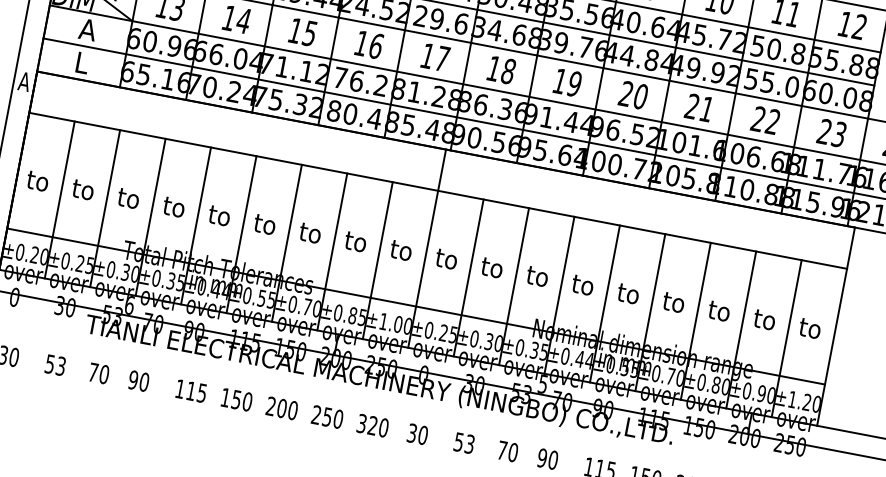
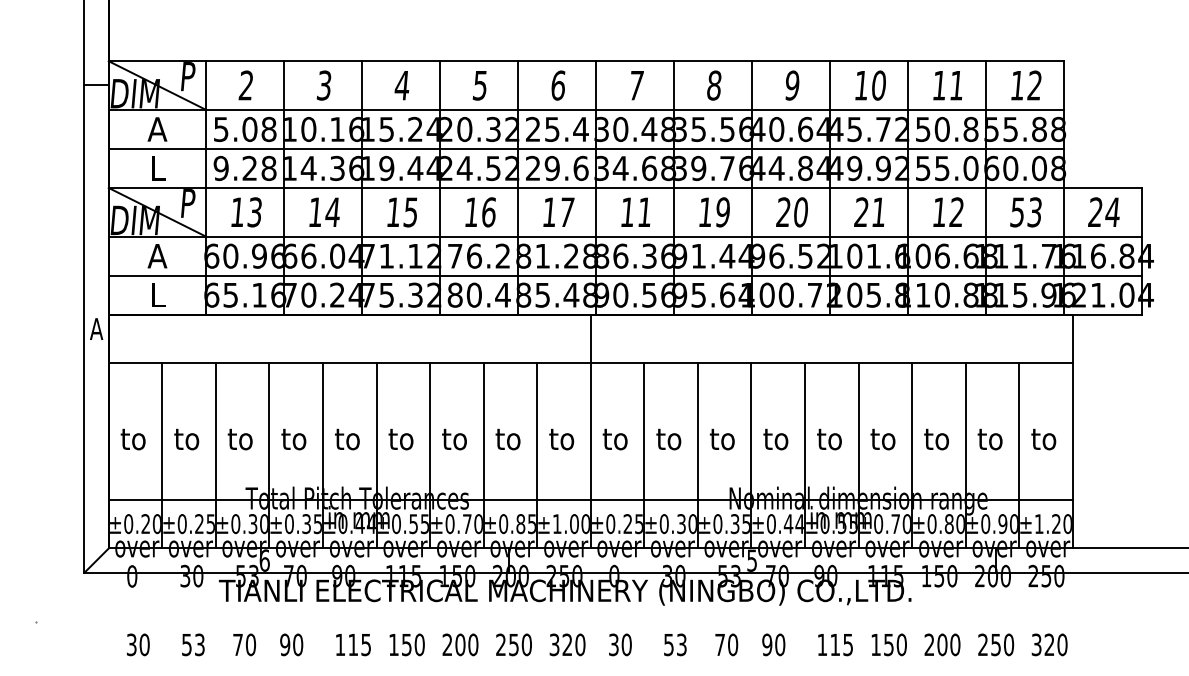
text: (508, 71) -> (644, 212), 18 -> 11
text: (758, 118) -> (939, 211), 22 -> 12
text: (824, 131) -> (1017, 212), 23 -> 53

